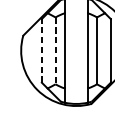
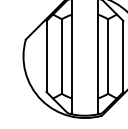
line: (41, 50) -> (46, 56), dashed -> solid
line: (55, 51) -> (61, 57), dashed -> solid

